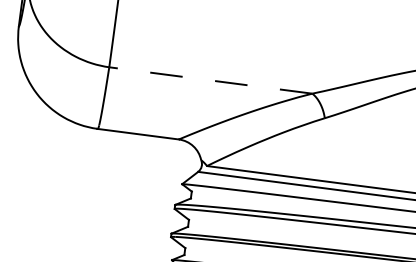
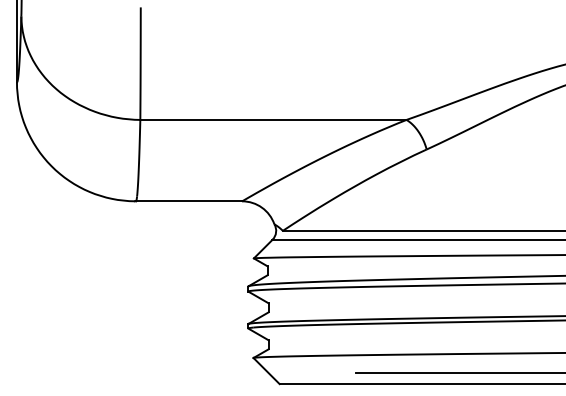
line: (210, 80) -> (272, 119), dashed -> solid

